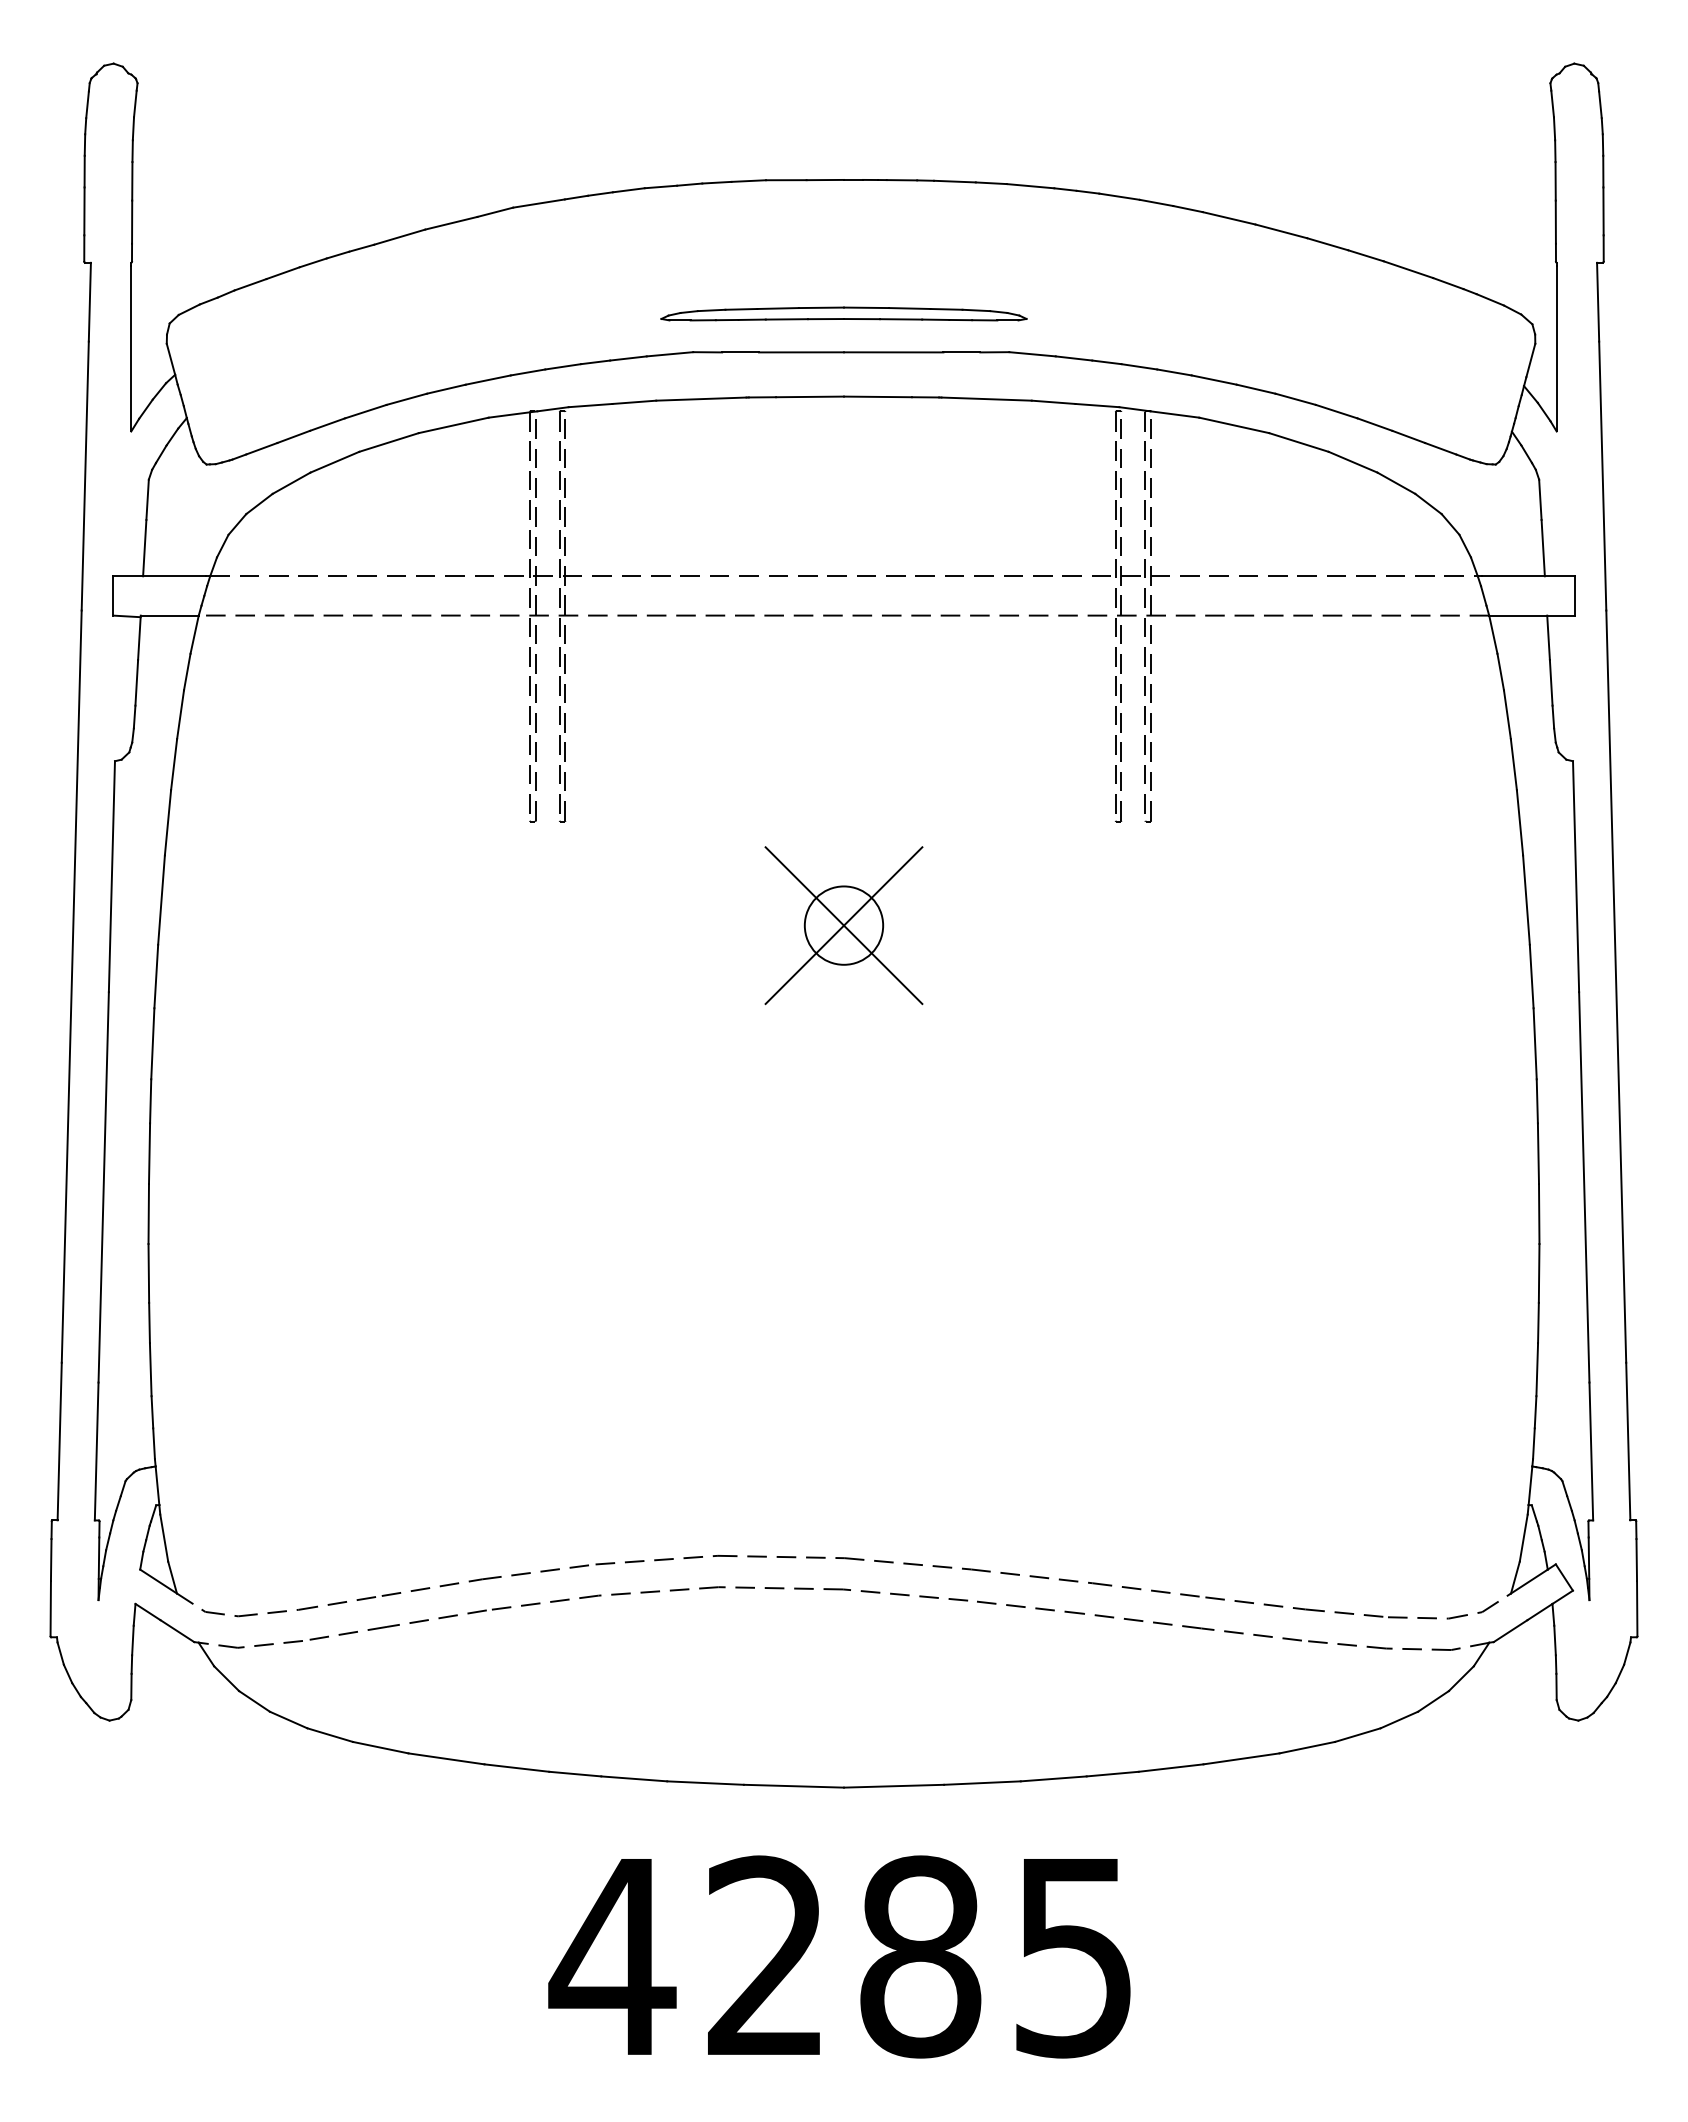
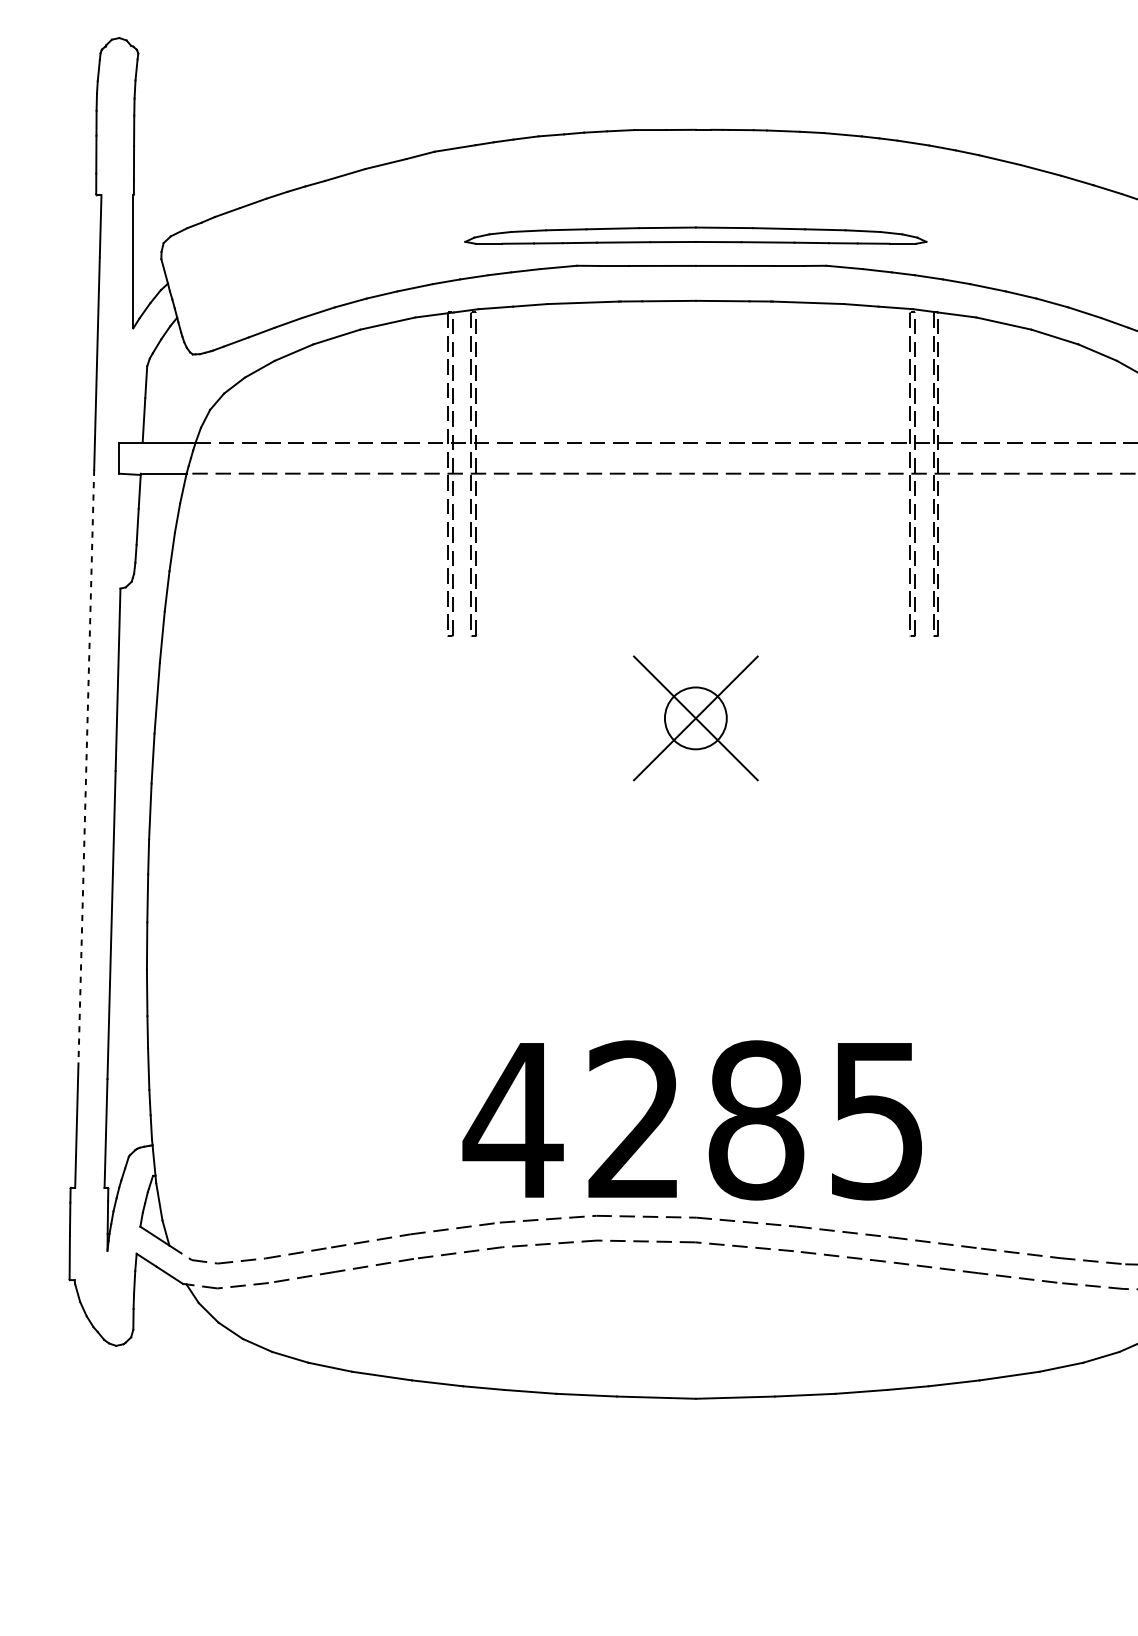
part: (843, 313) -> (695, 235), size x1.6
line: (71, 987) -> (86, 767), solid -> dashed
text: (839, 1956) -> (692, 1120), moved

